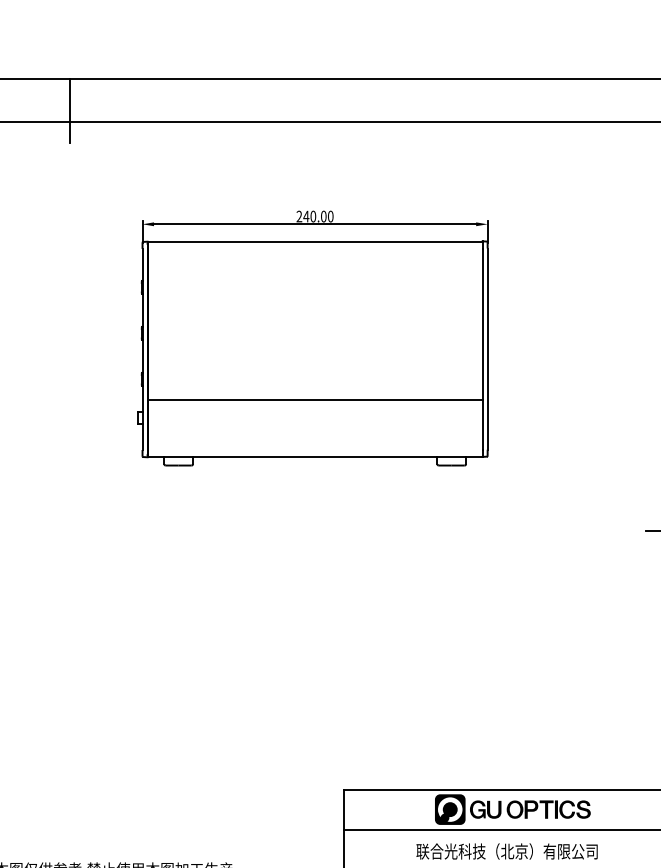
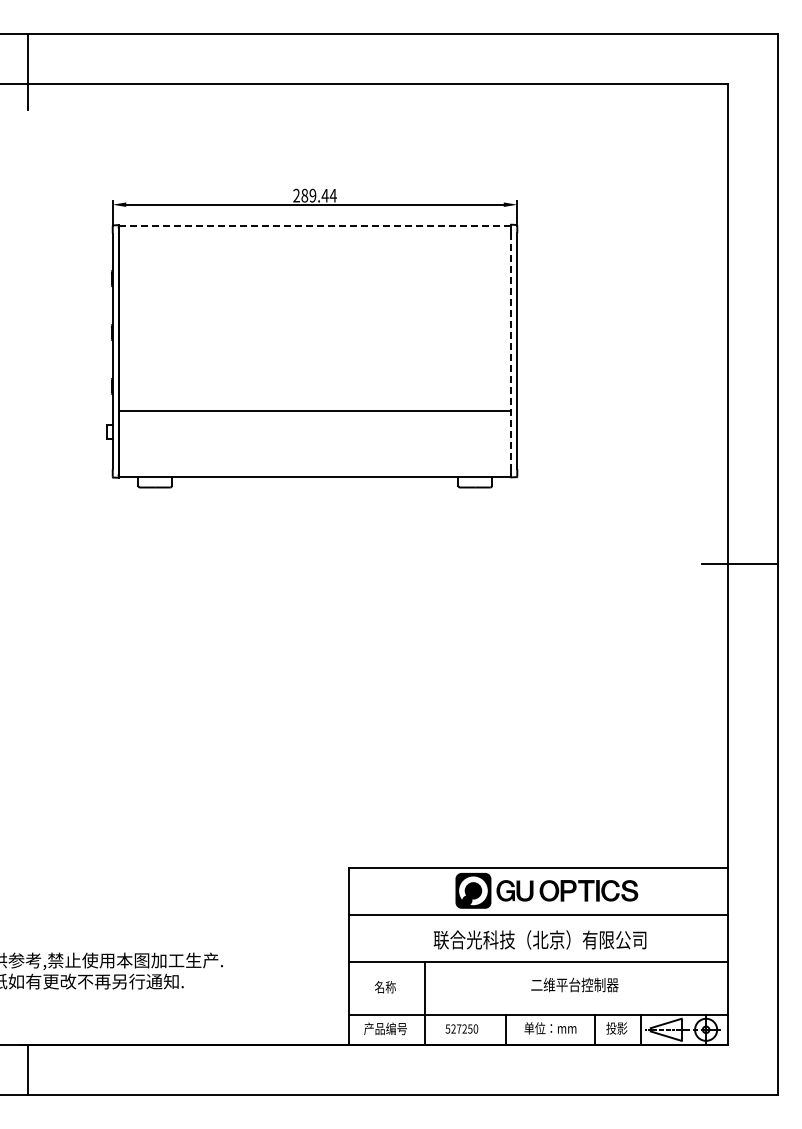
text: (318, 216) -> (318, 195), 240.00 -> 289.44
line: (315, 242) -> (315, 225), solid -> dashed
line: (482, 349) -> (511, 351), solid -> dashed

